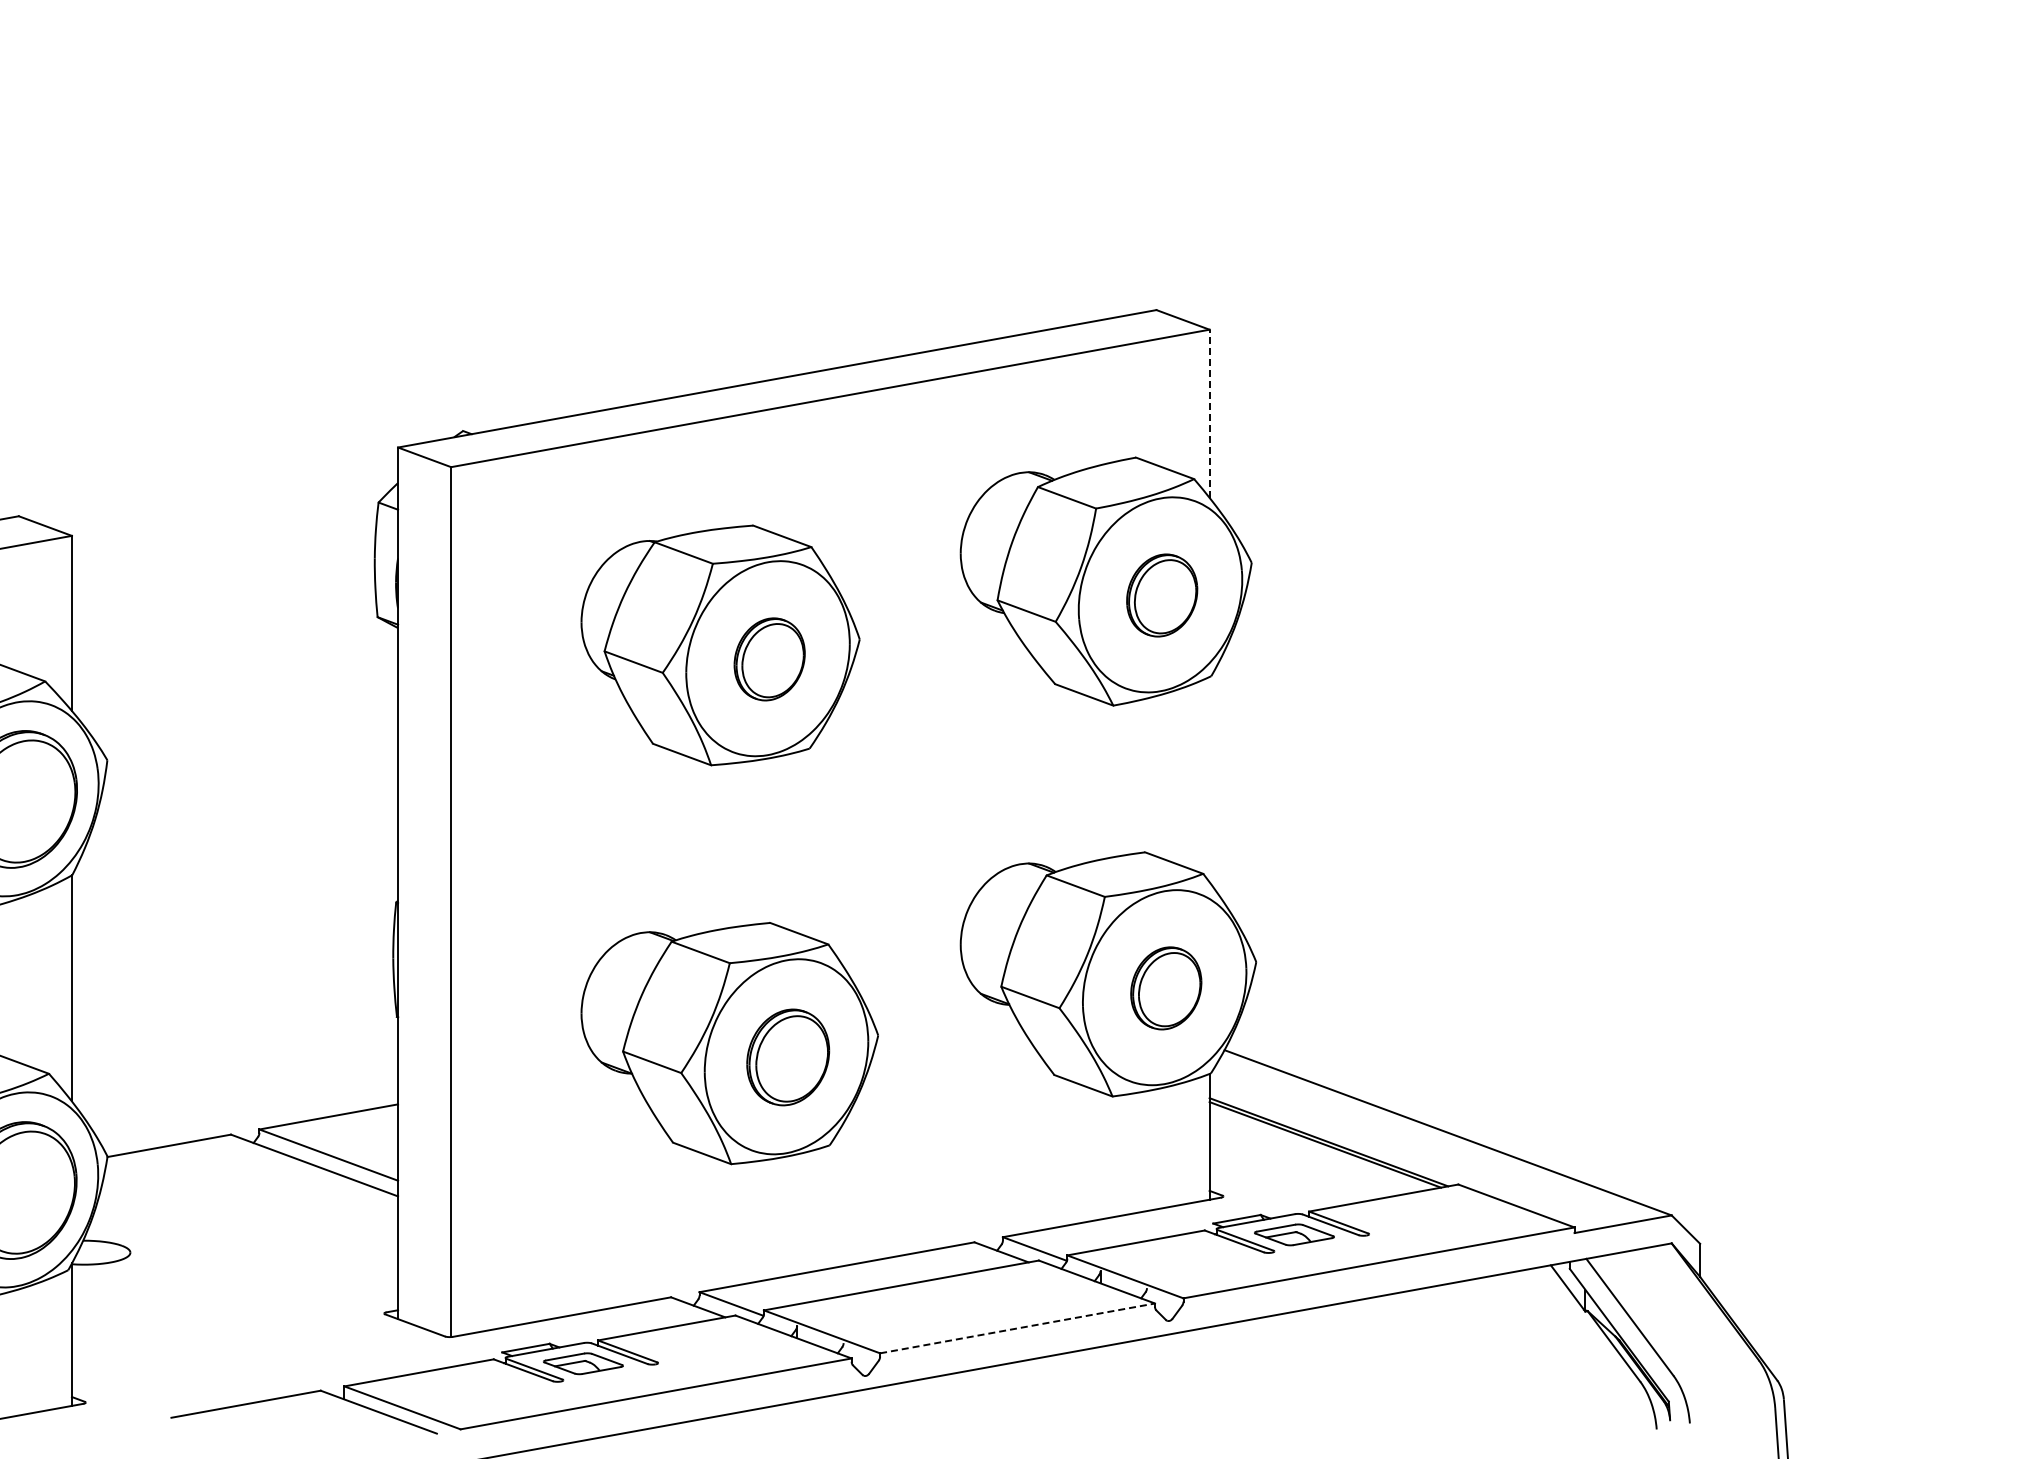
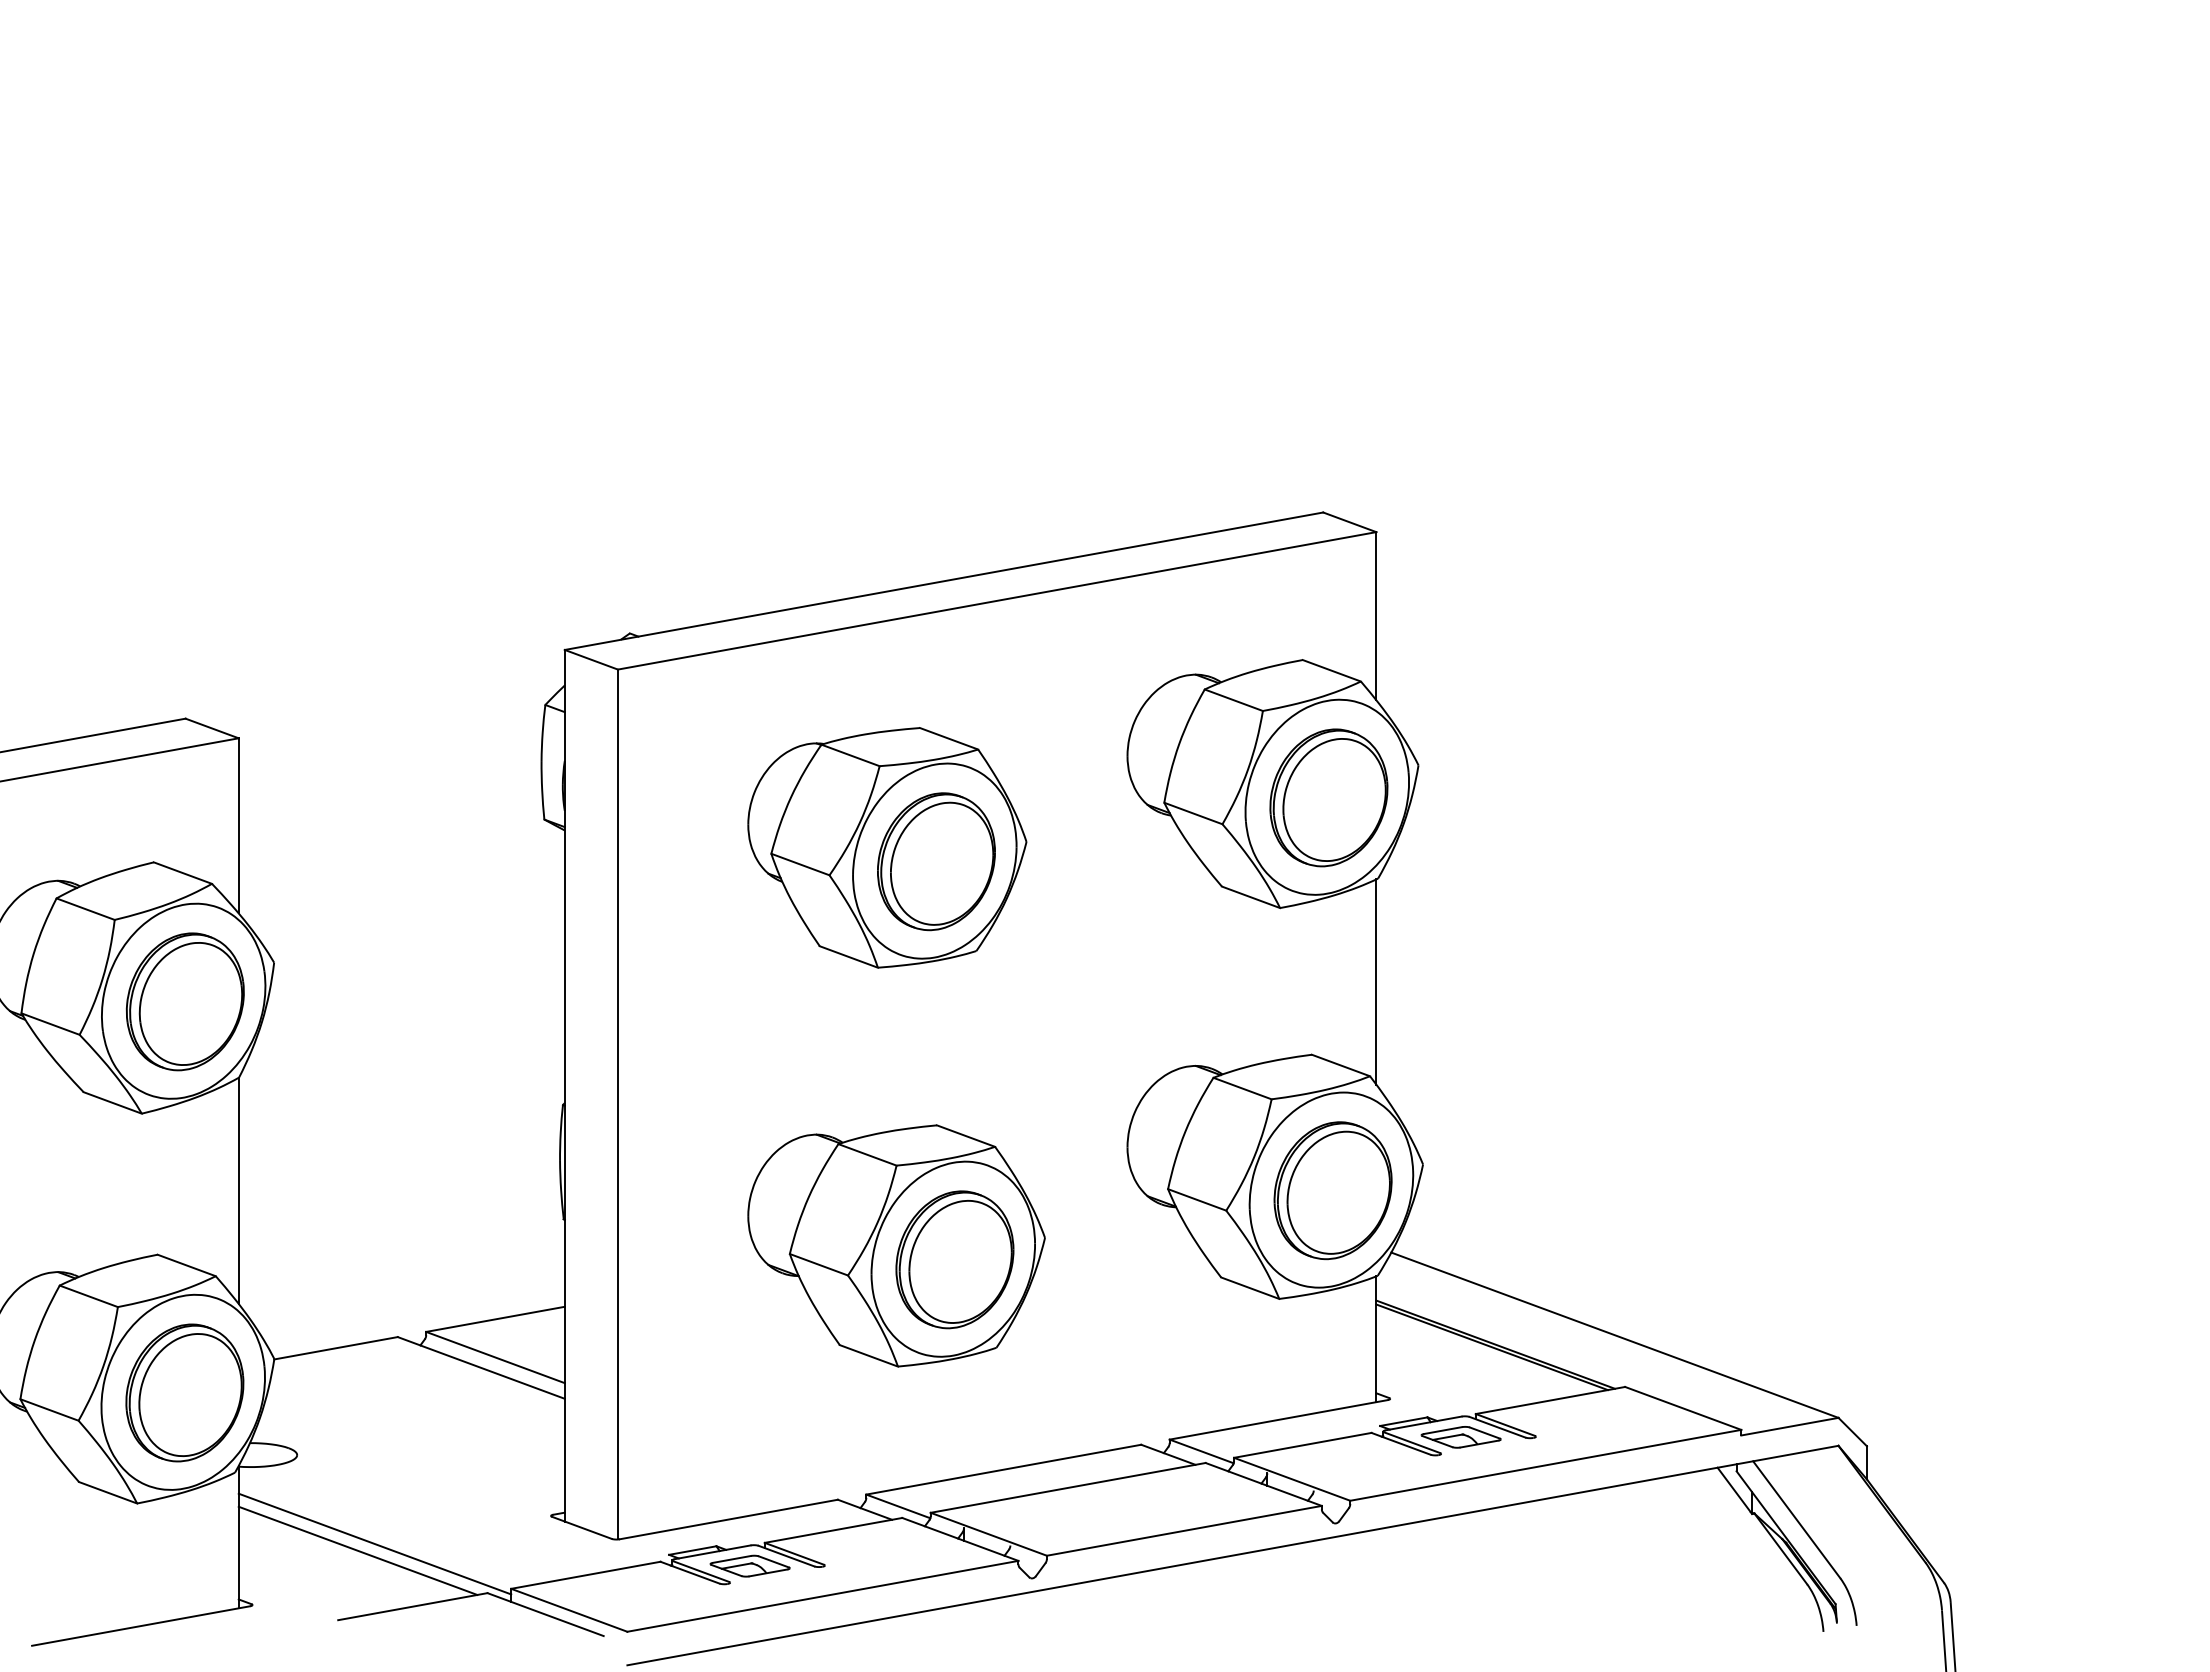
line: (1209, 413) -> (1376, 615), dashed -> solid
part: (1161, 595) -> (1328, 797), size x1.67
part: (769, 659) -> (936, 861), size x1.67
line: (1209, 779) -> (1376, 981), added
part: (1165, 988) -> (1332, 1190), size x1.67
part: (787, 1057) -> (954, 1259), size x1.43
line: (1017, 1328) -> (1184, 1530), dashed -> solid
line: (207, 1341) -> (374, 1543), added
line: (190, 1348) -> (357, 1550), added

